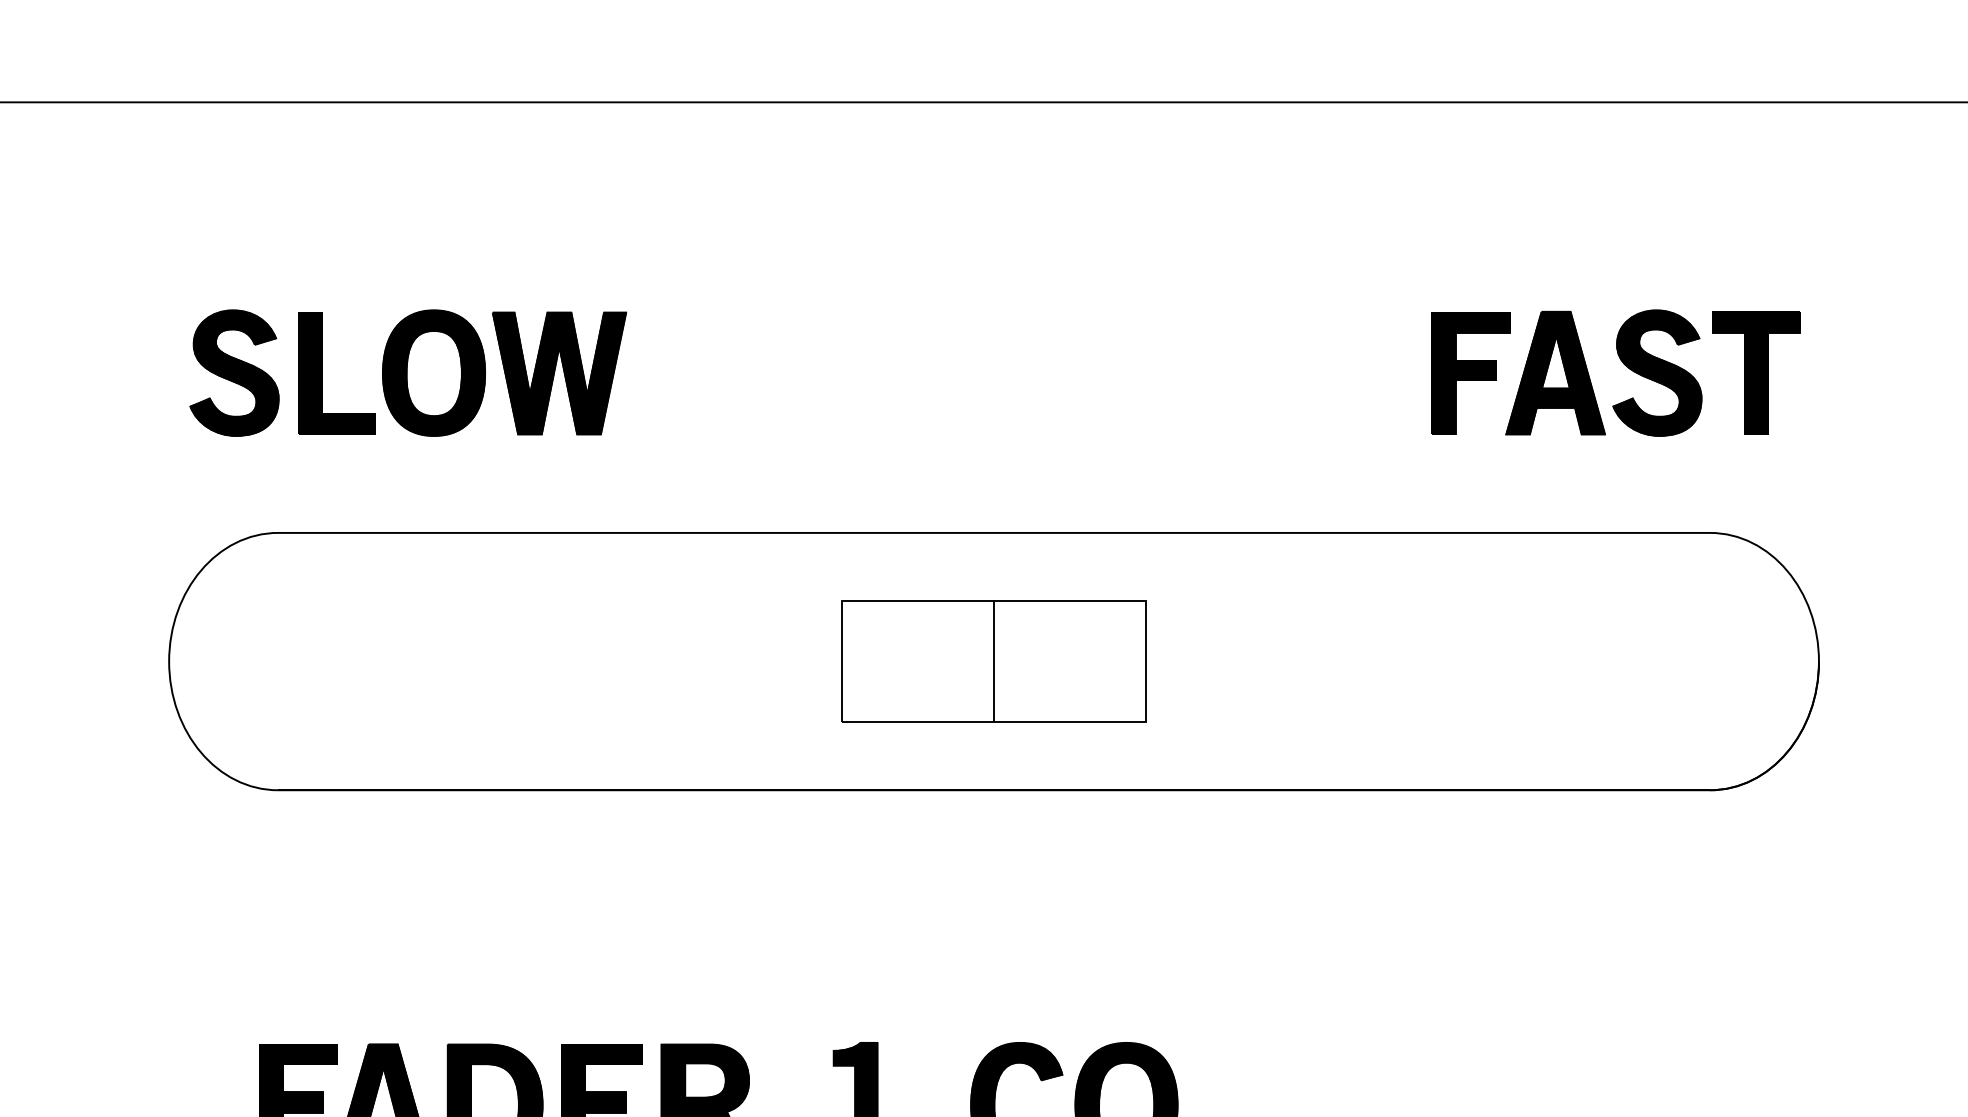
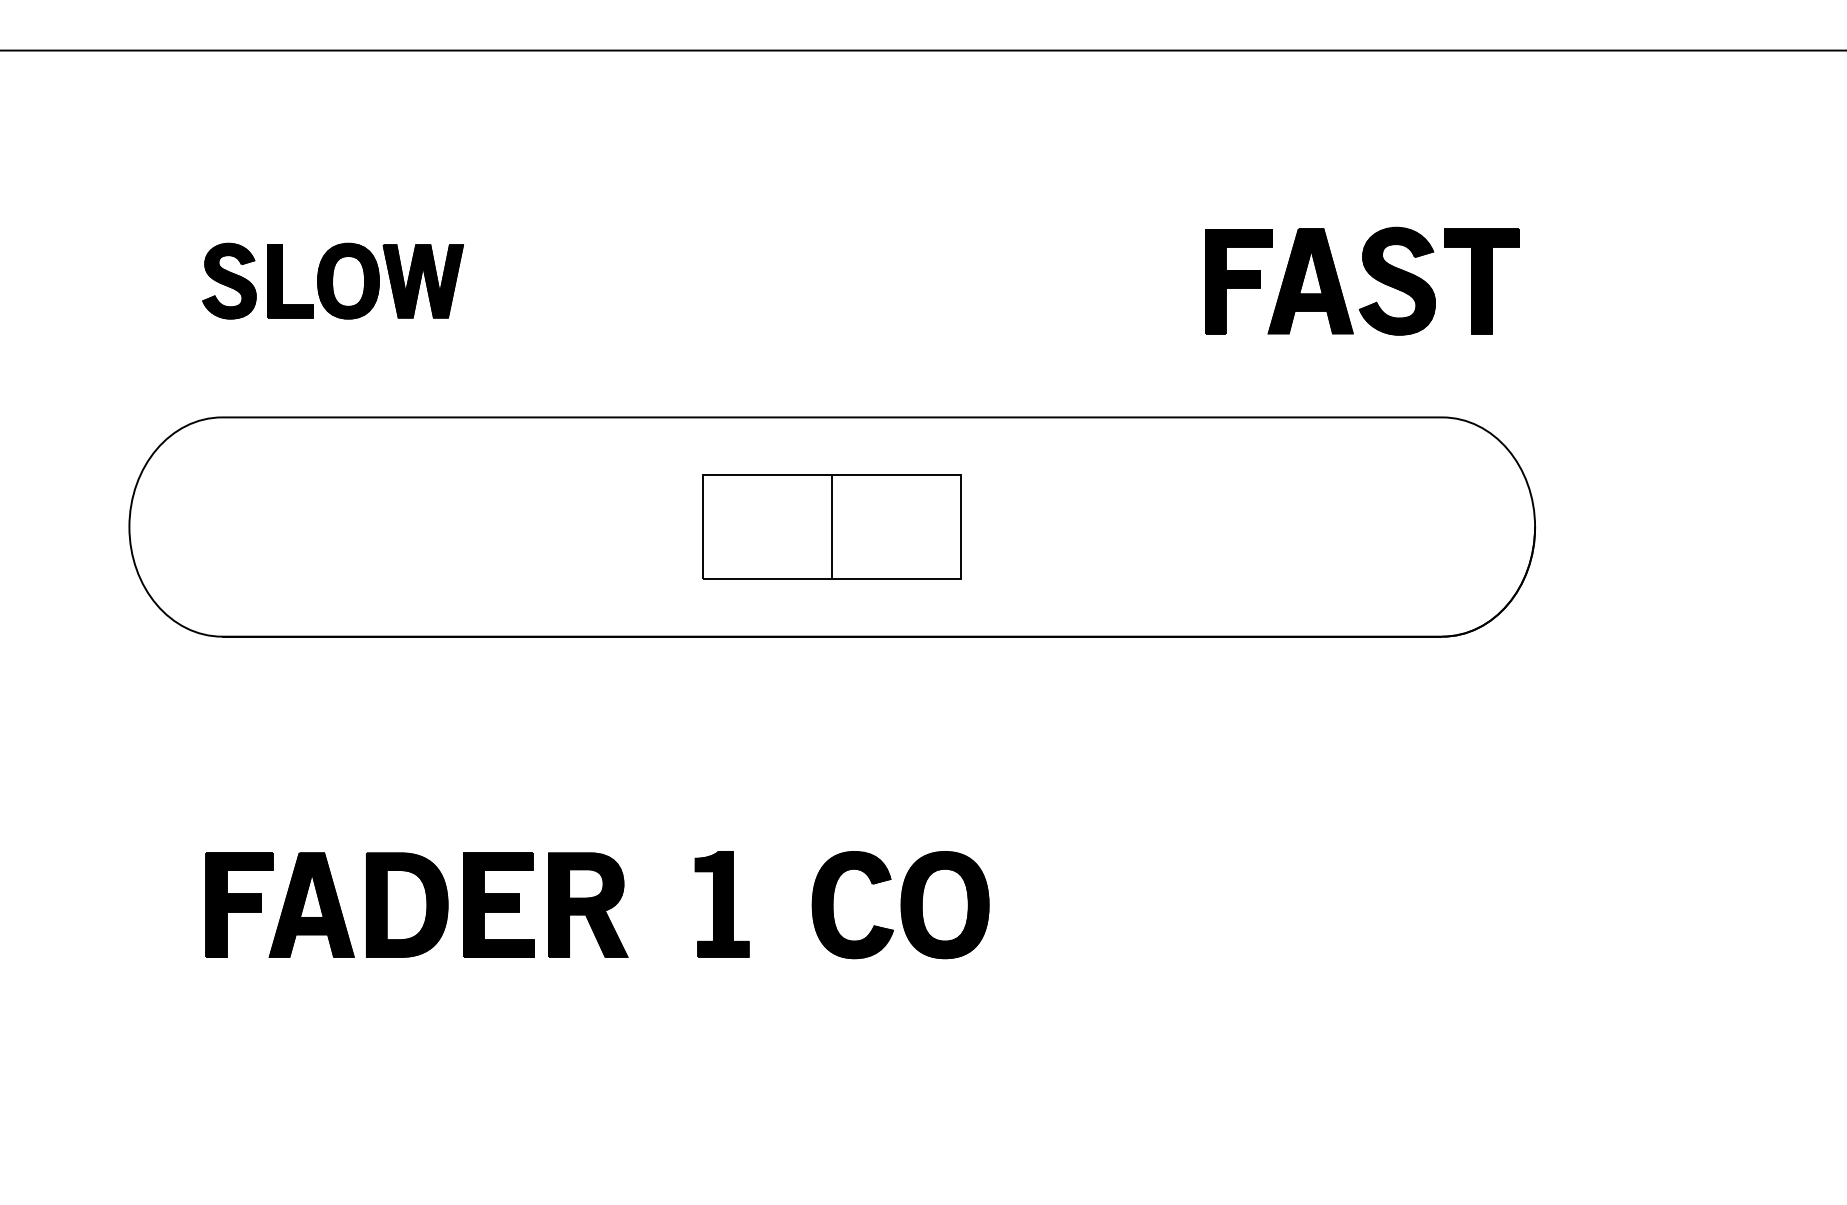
part: (407, 372) -> (332, 280), size x0.7

